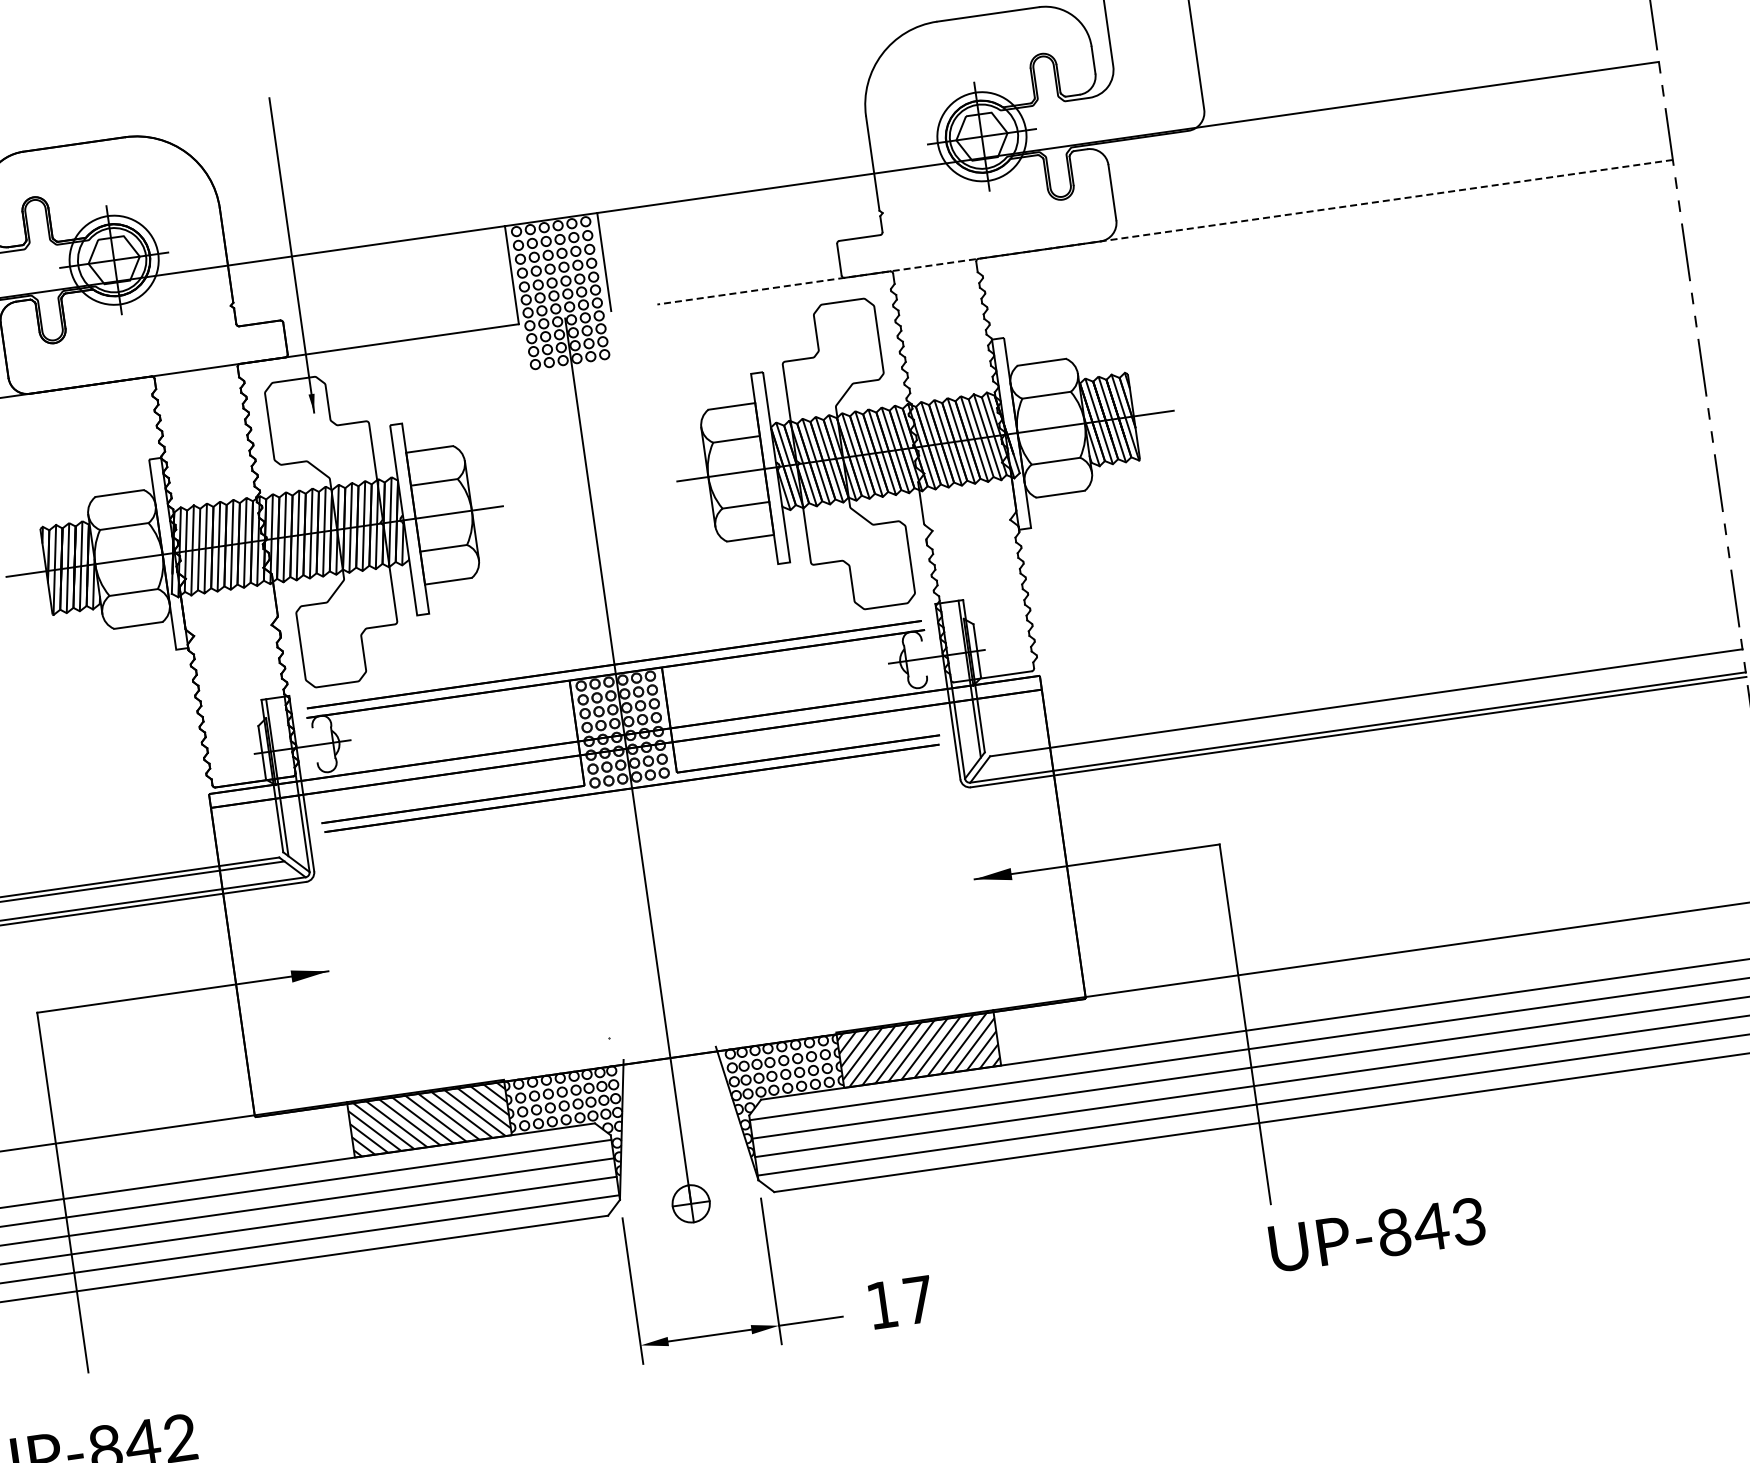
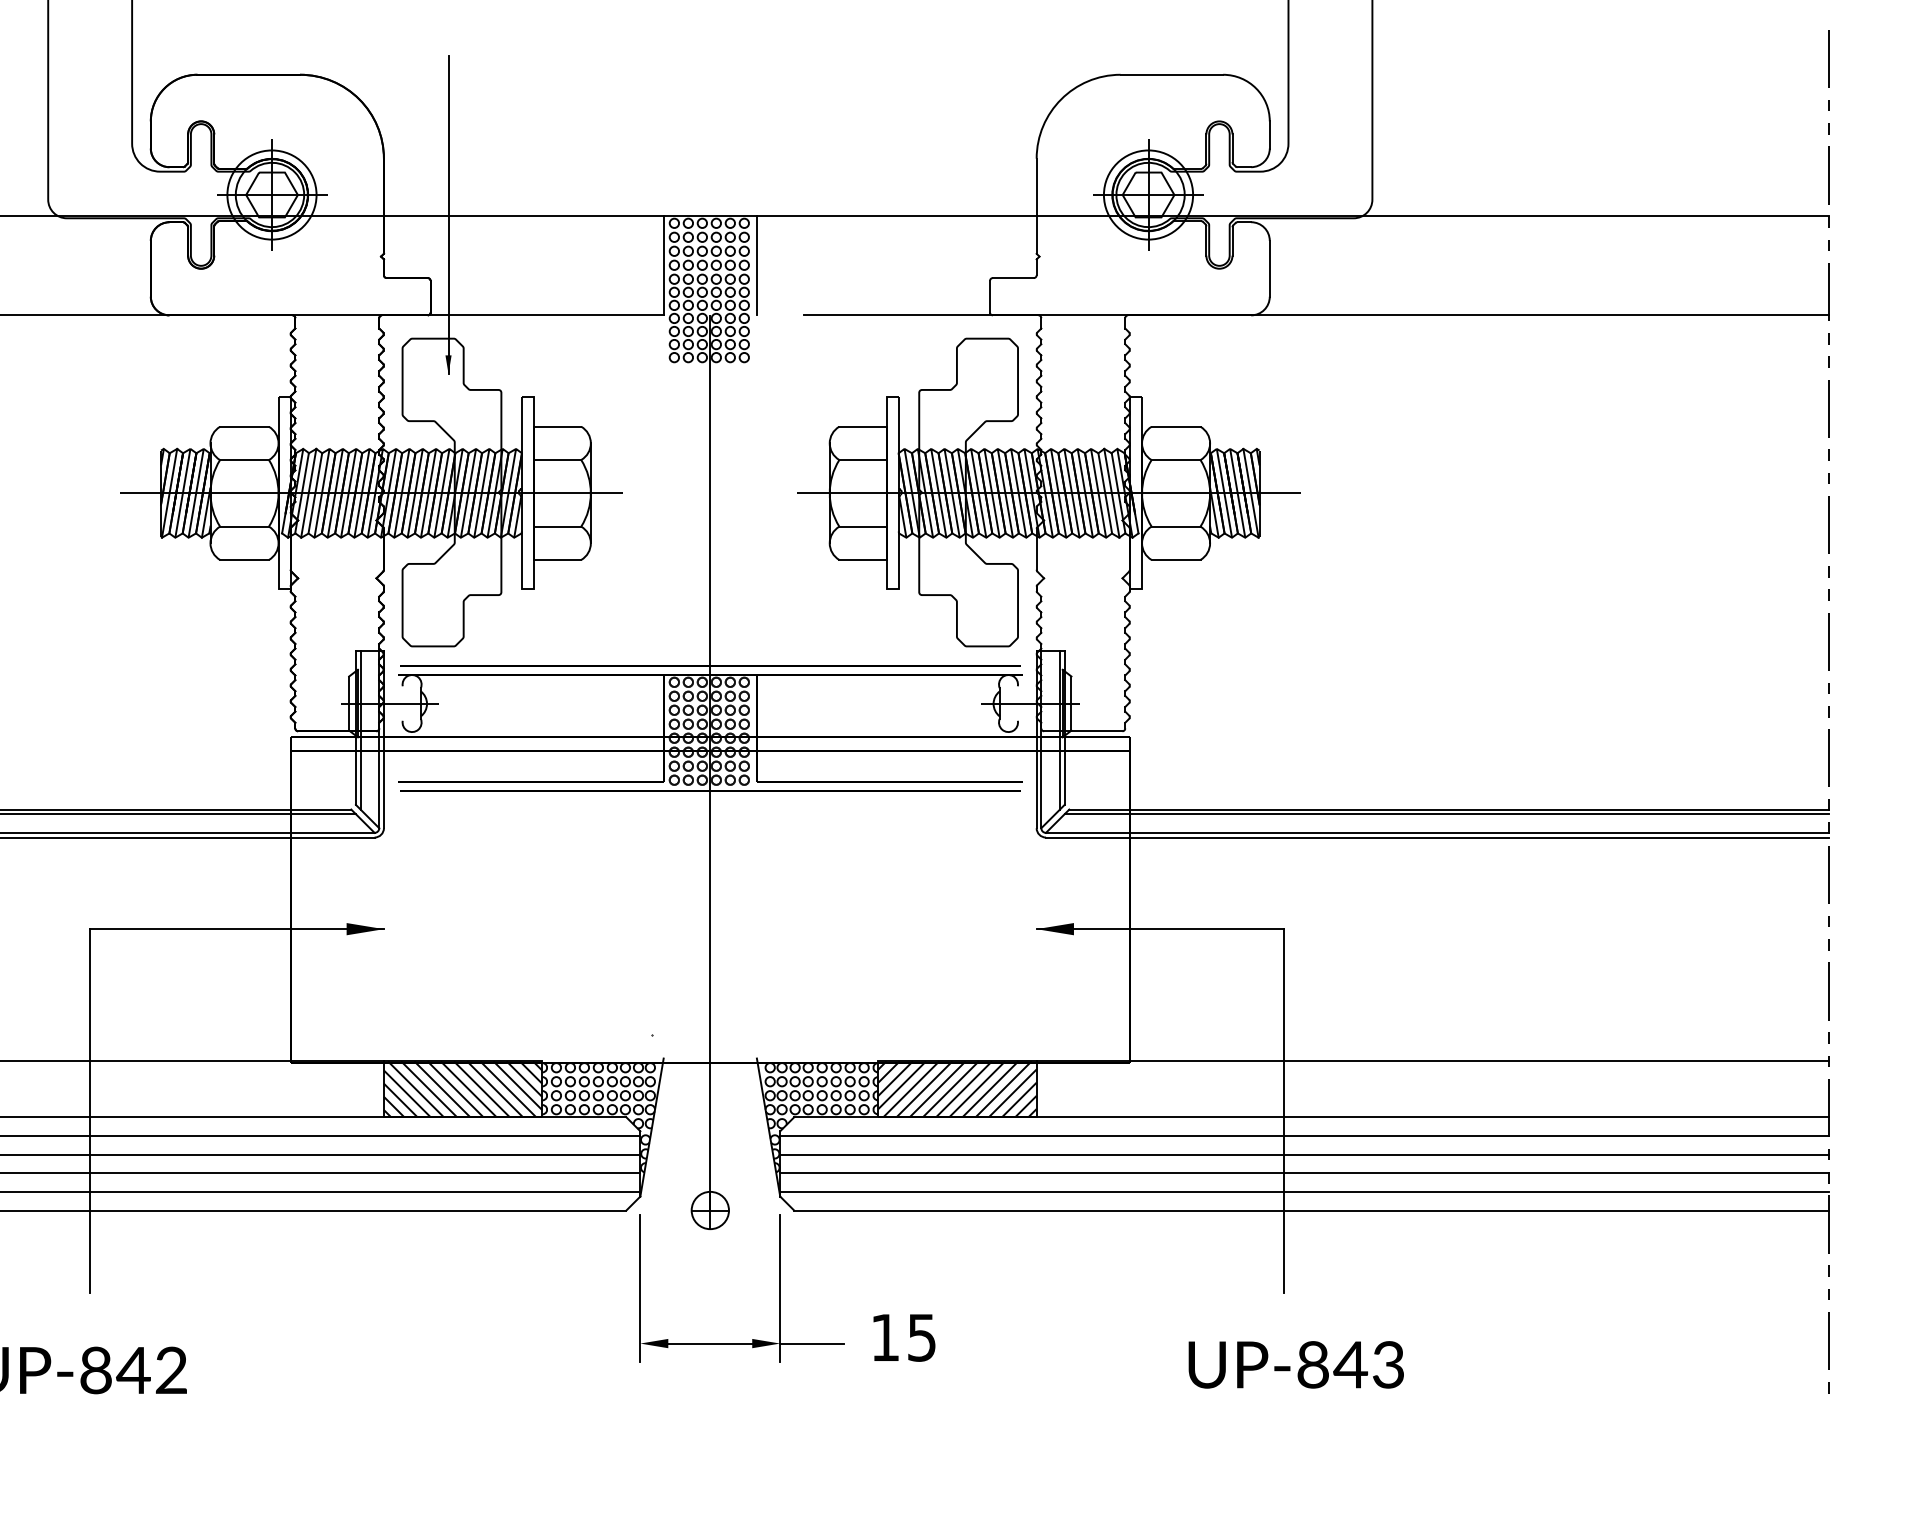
line: (1165, 232) -> (1316, 315), dashed -> solid
line: (1364, 708) -> (1446, 814), added
text: (1376, 1234) -> (1295, 1364), moved
text: (918, 1299) -> (921, 1337), 17 -> 15

